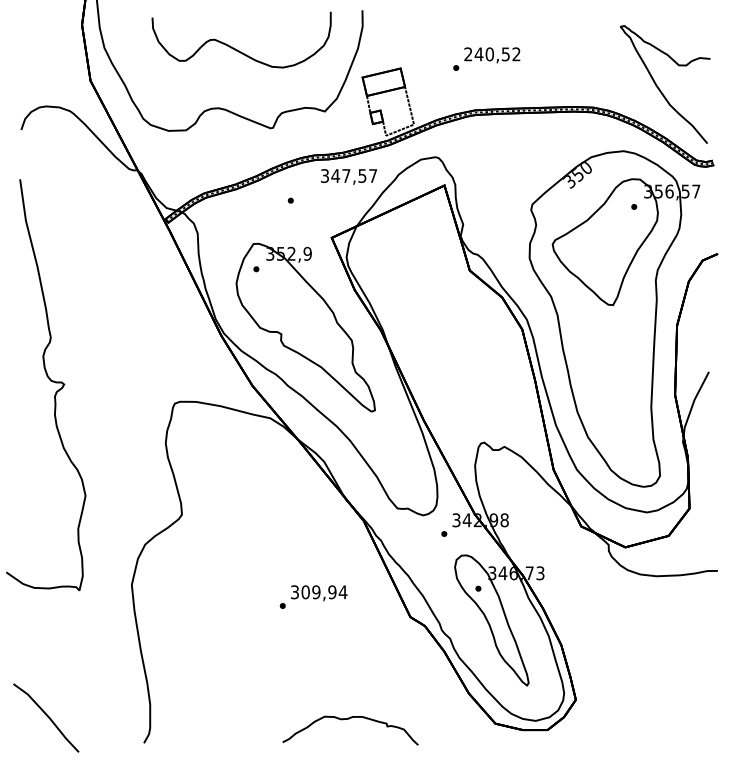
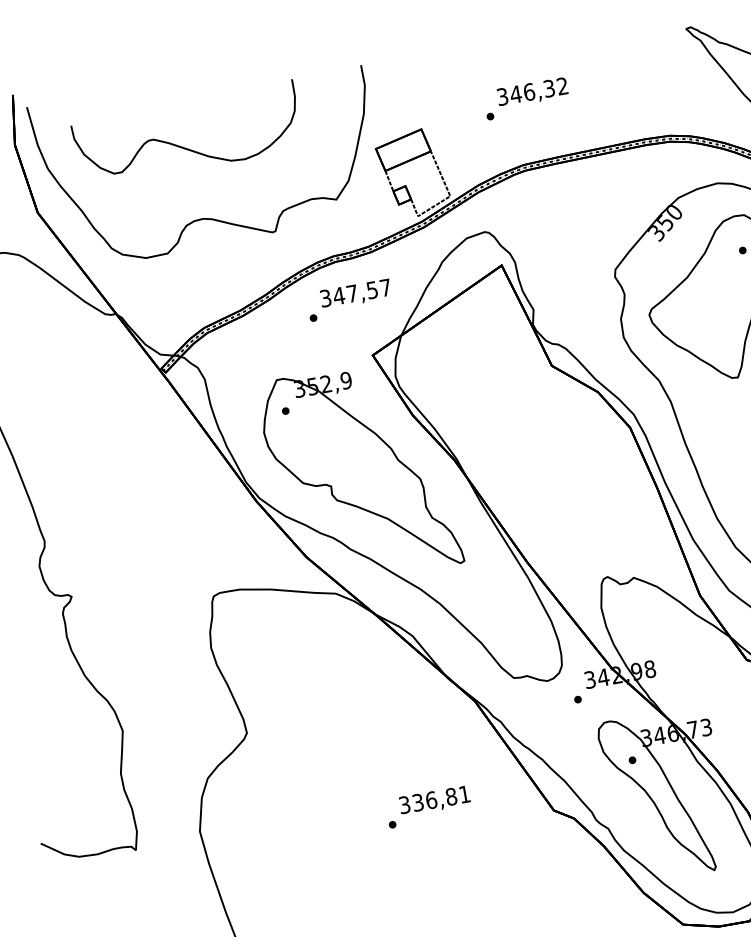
curve: (237, 49) -> (184, 146), moved
text: (486, 54) -> (525, 93), 240,52 -> 346,32
text: (348, 176) -> (355, 293), moved
text: (324, 592) -> (441, 798), 309,94 -> 336,81

